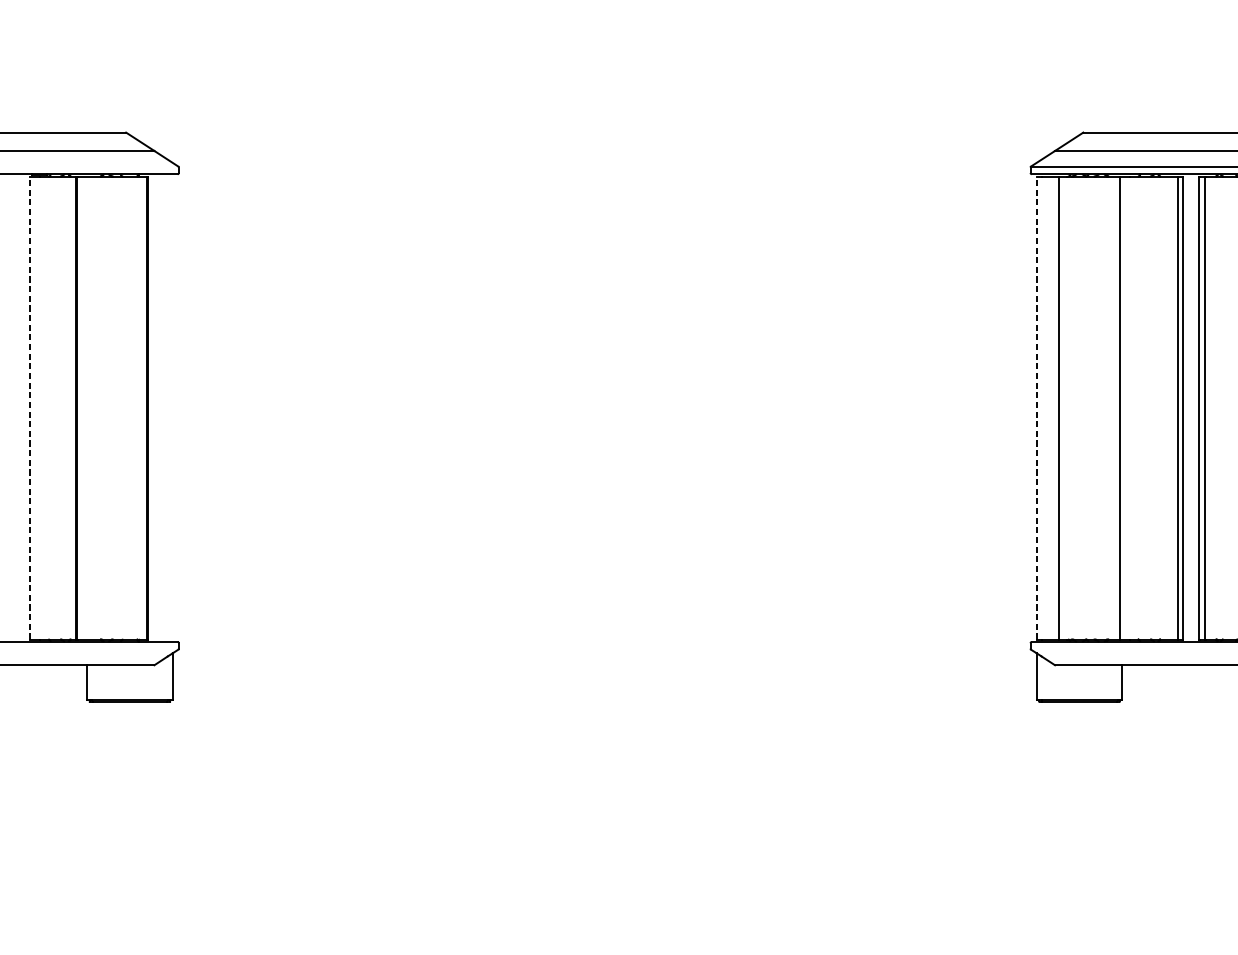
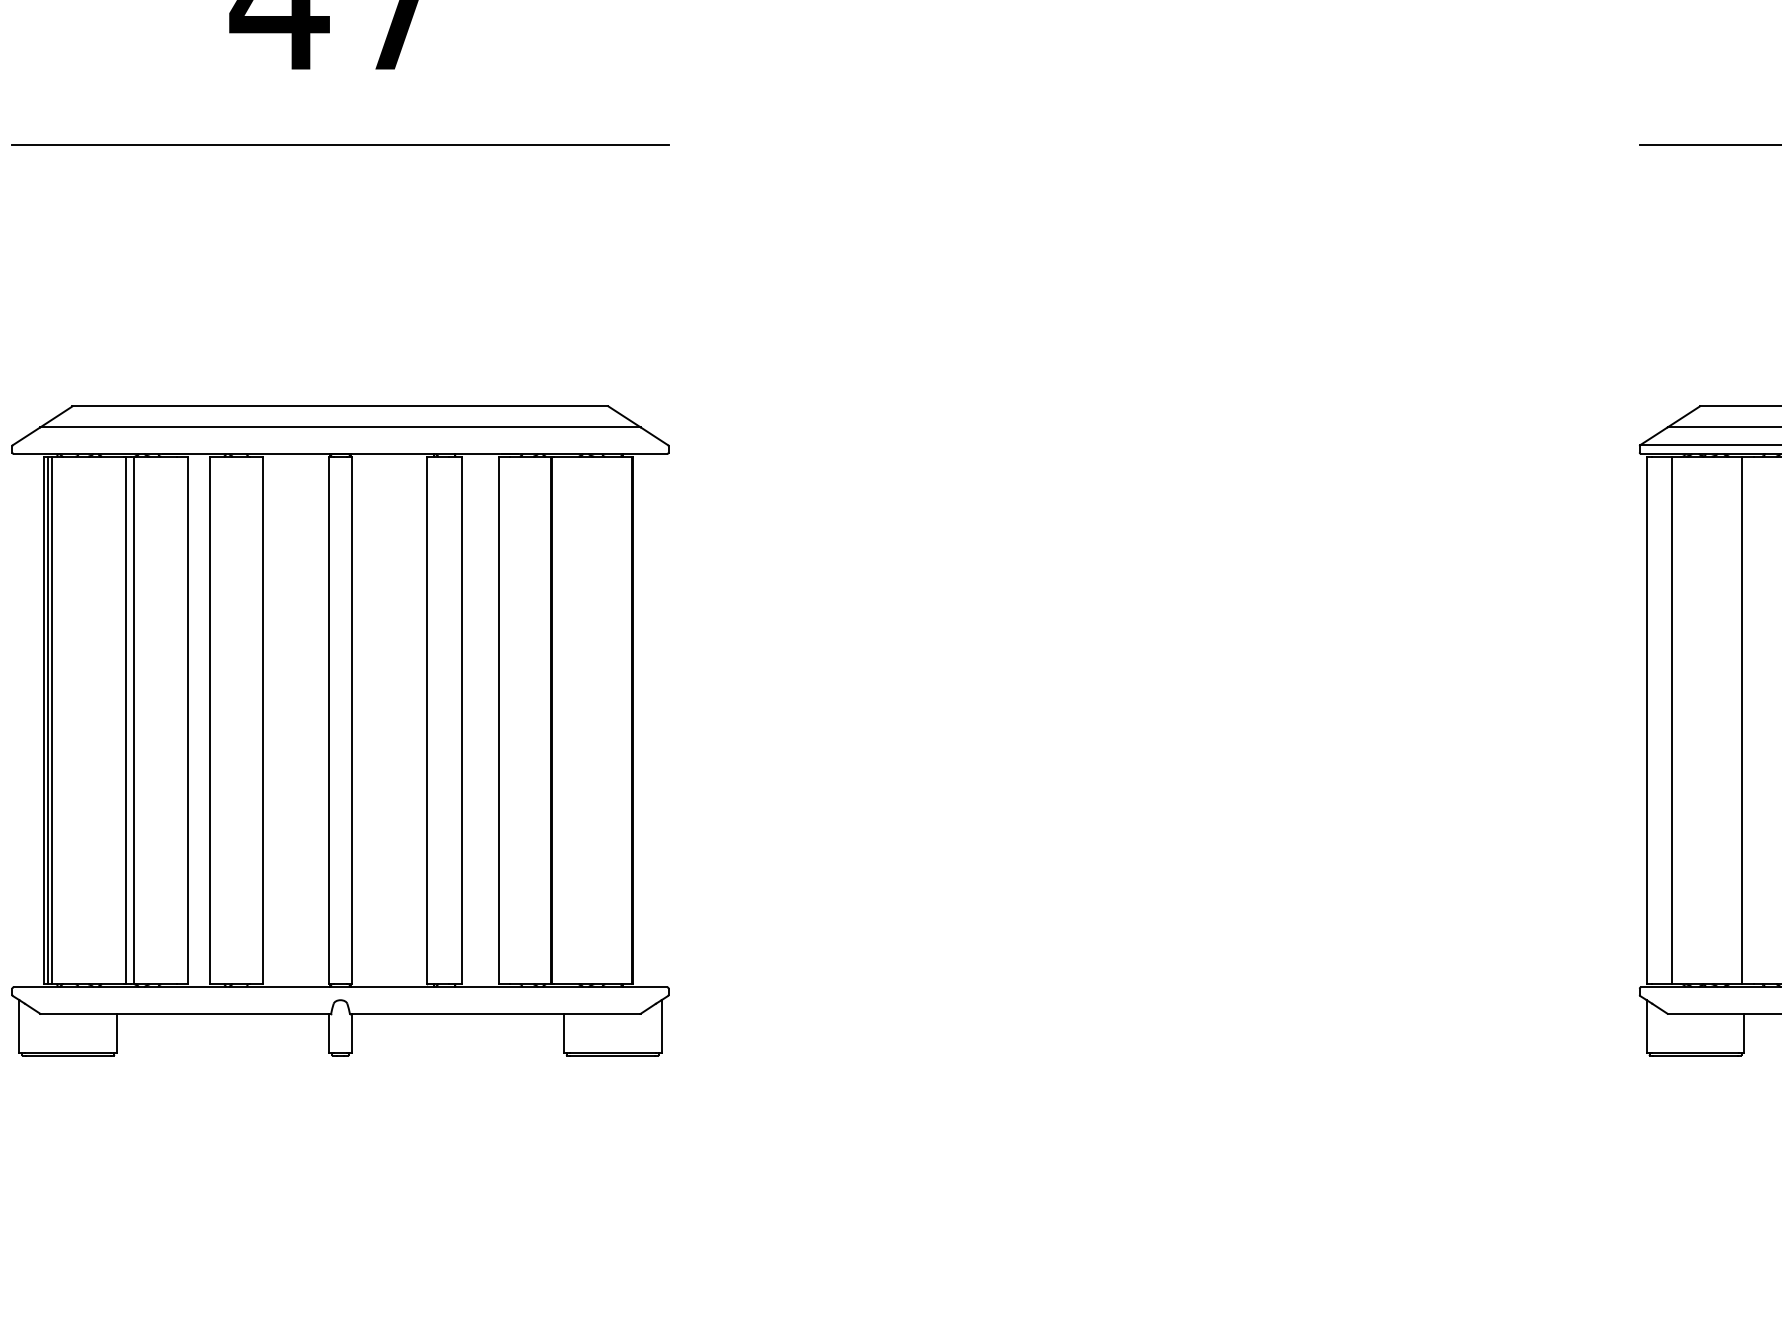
line: (29, 408) -> (498, 720), dashed -> solid
line: (1036, 408) -> (1646, 720), dashed -> solid

